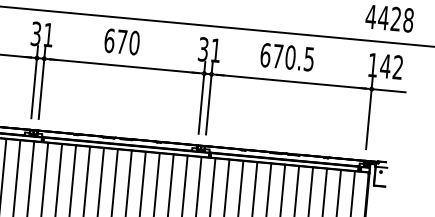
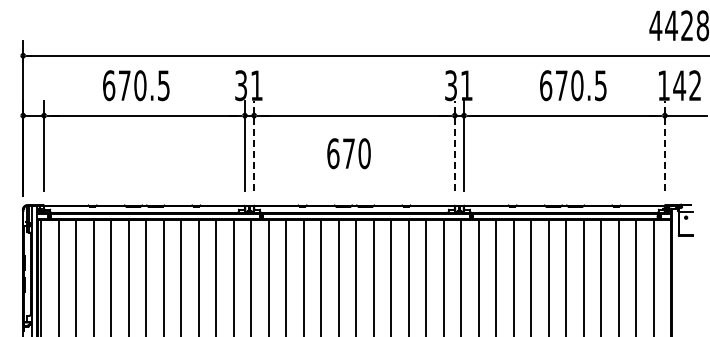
text: (121, 41) -> (348, 153), moved
text: (287, 57) -> (573, 85), moved
line: (42, 82) -> (254, 145), solid -> dashed
line: (201, 97) -> (454, 145), solid -> dashed
line: (369, 112) -> (664, 145), solid -> dashed

